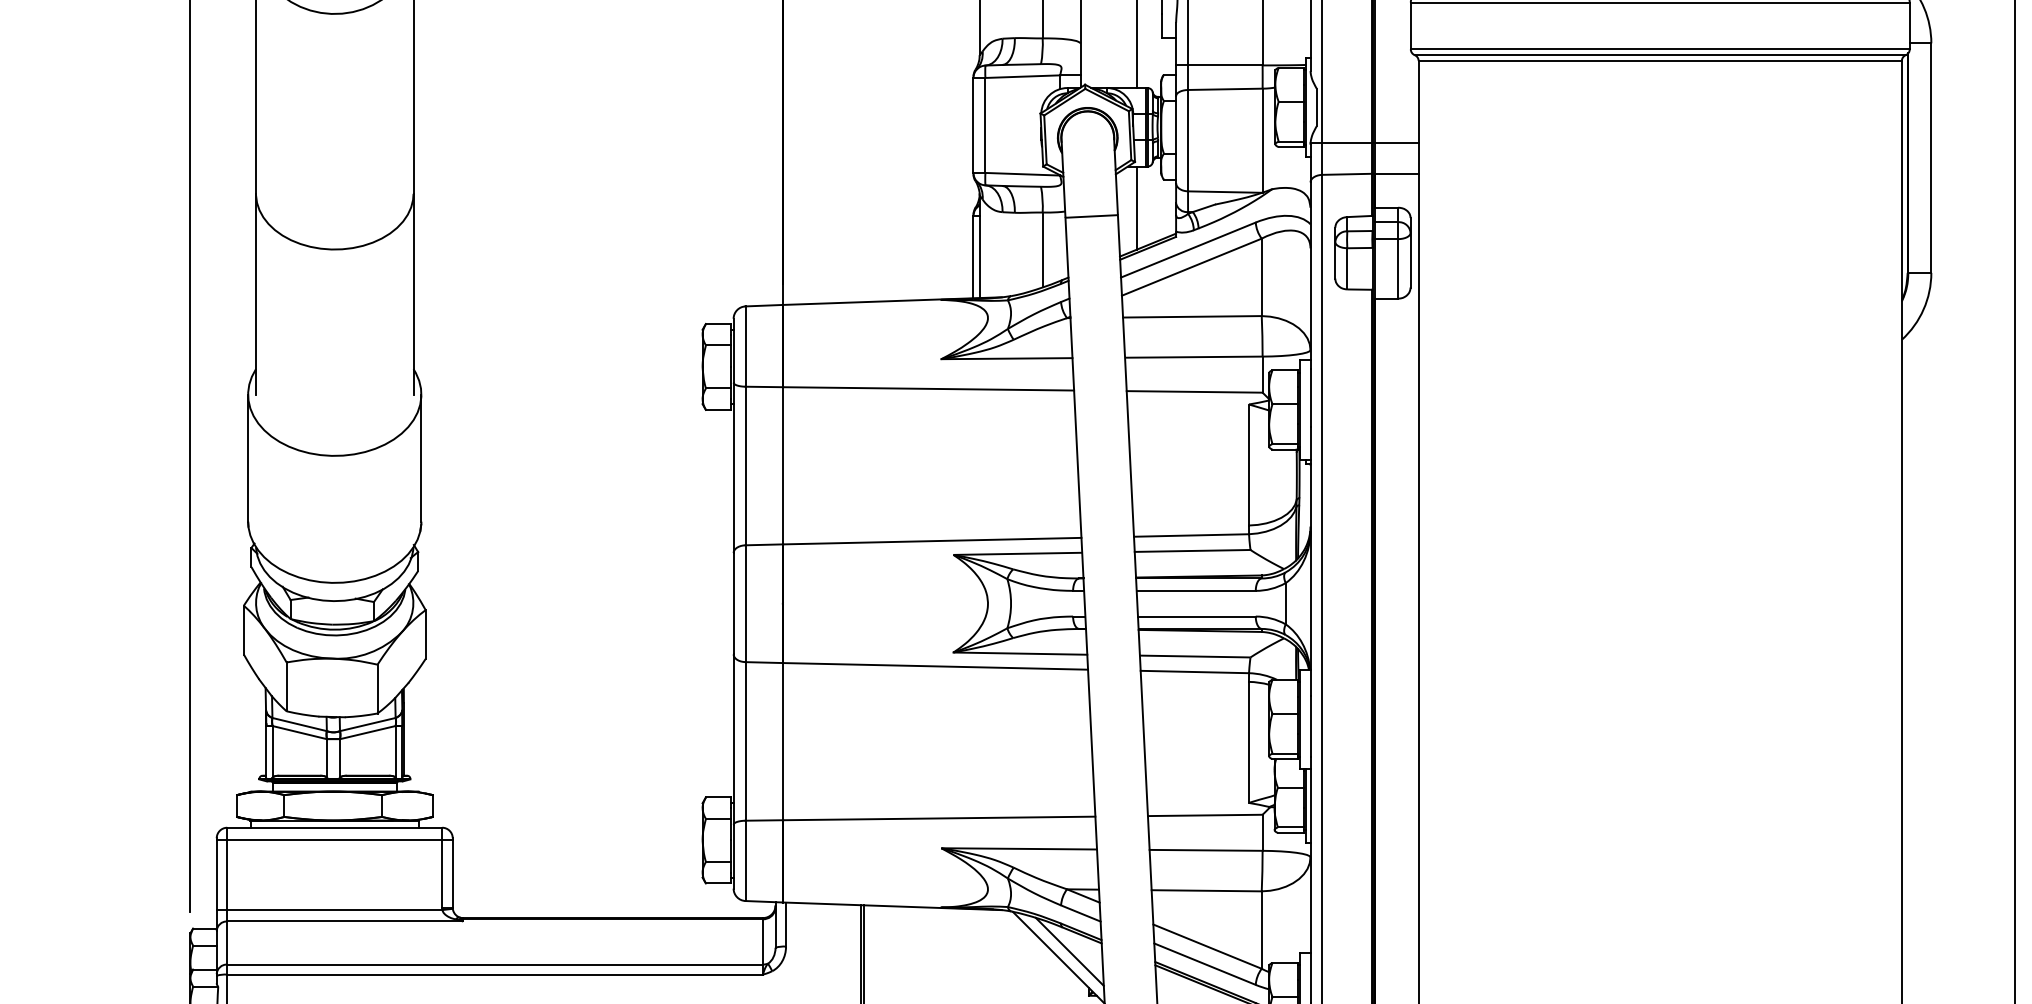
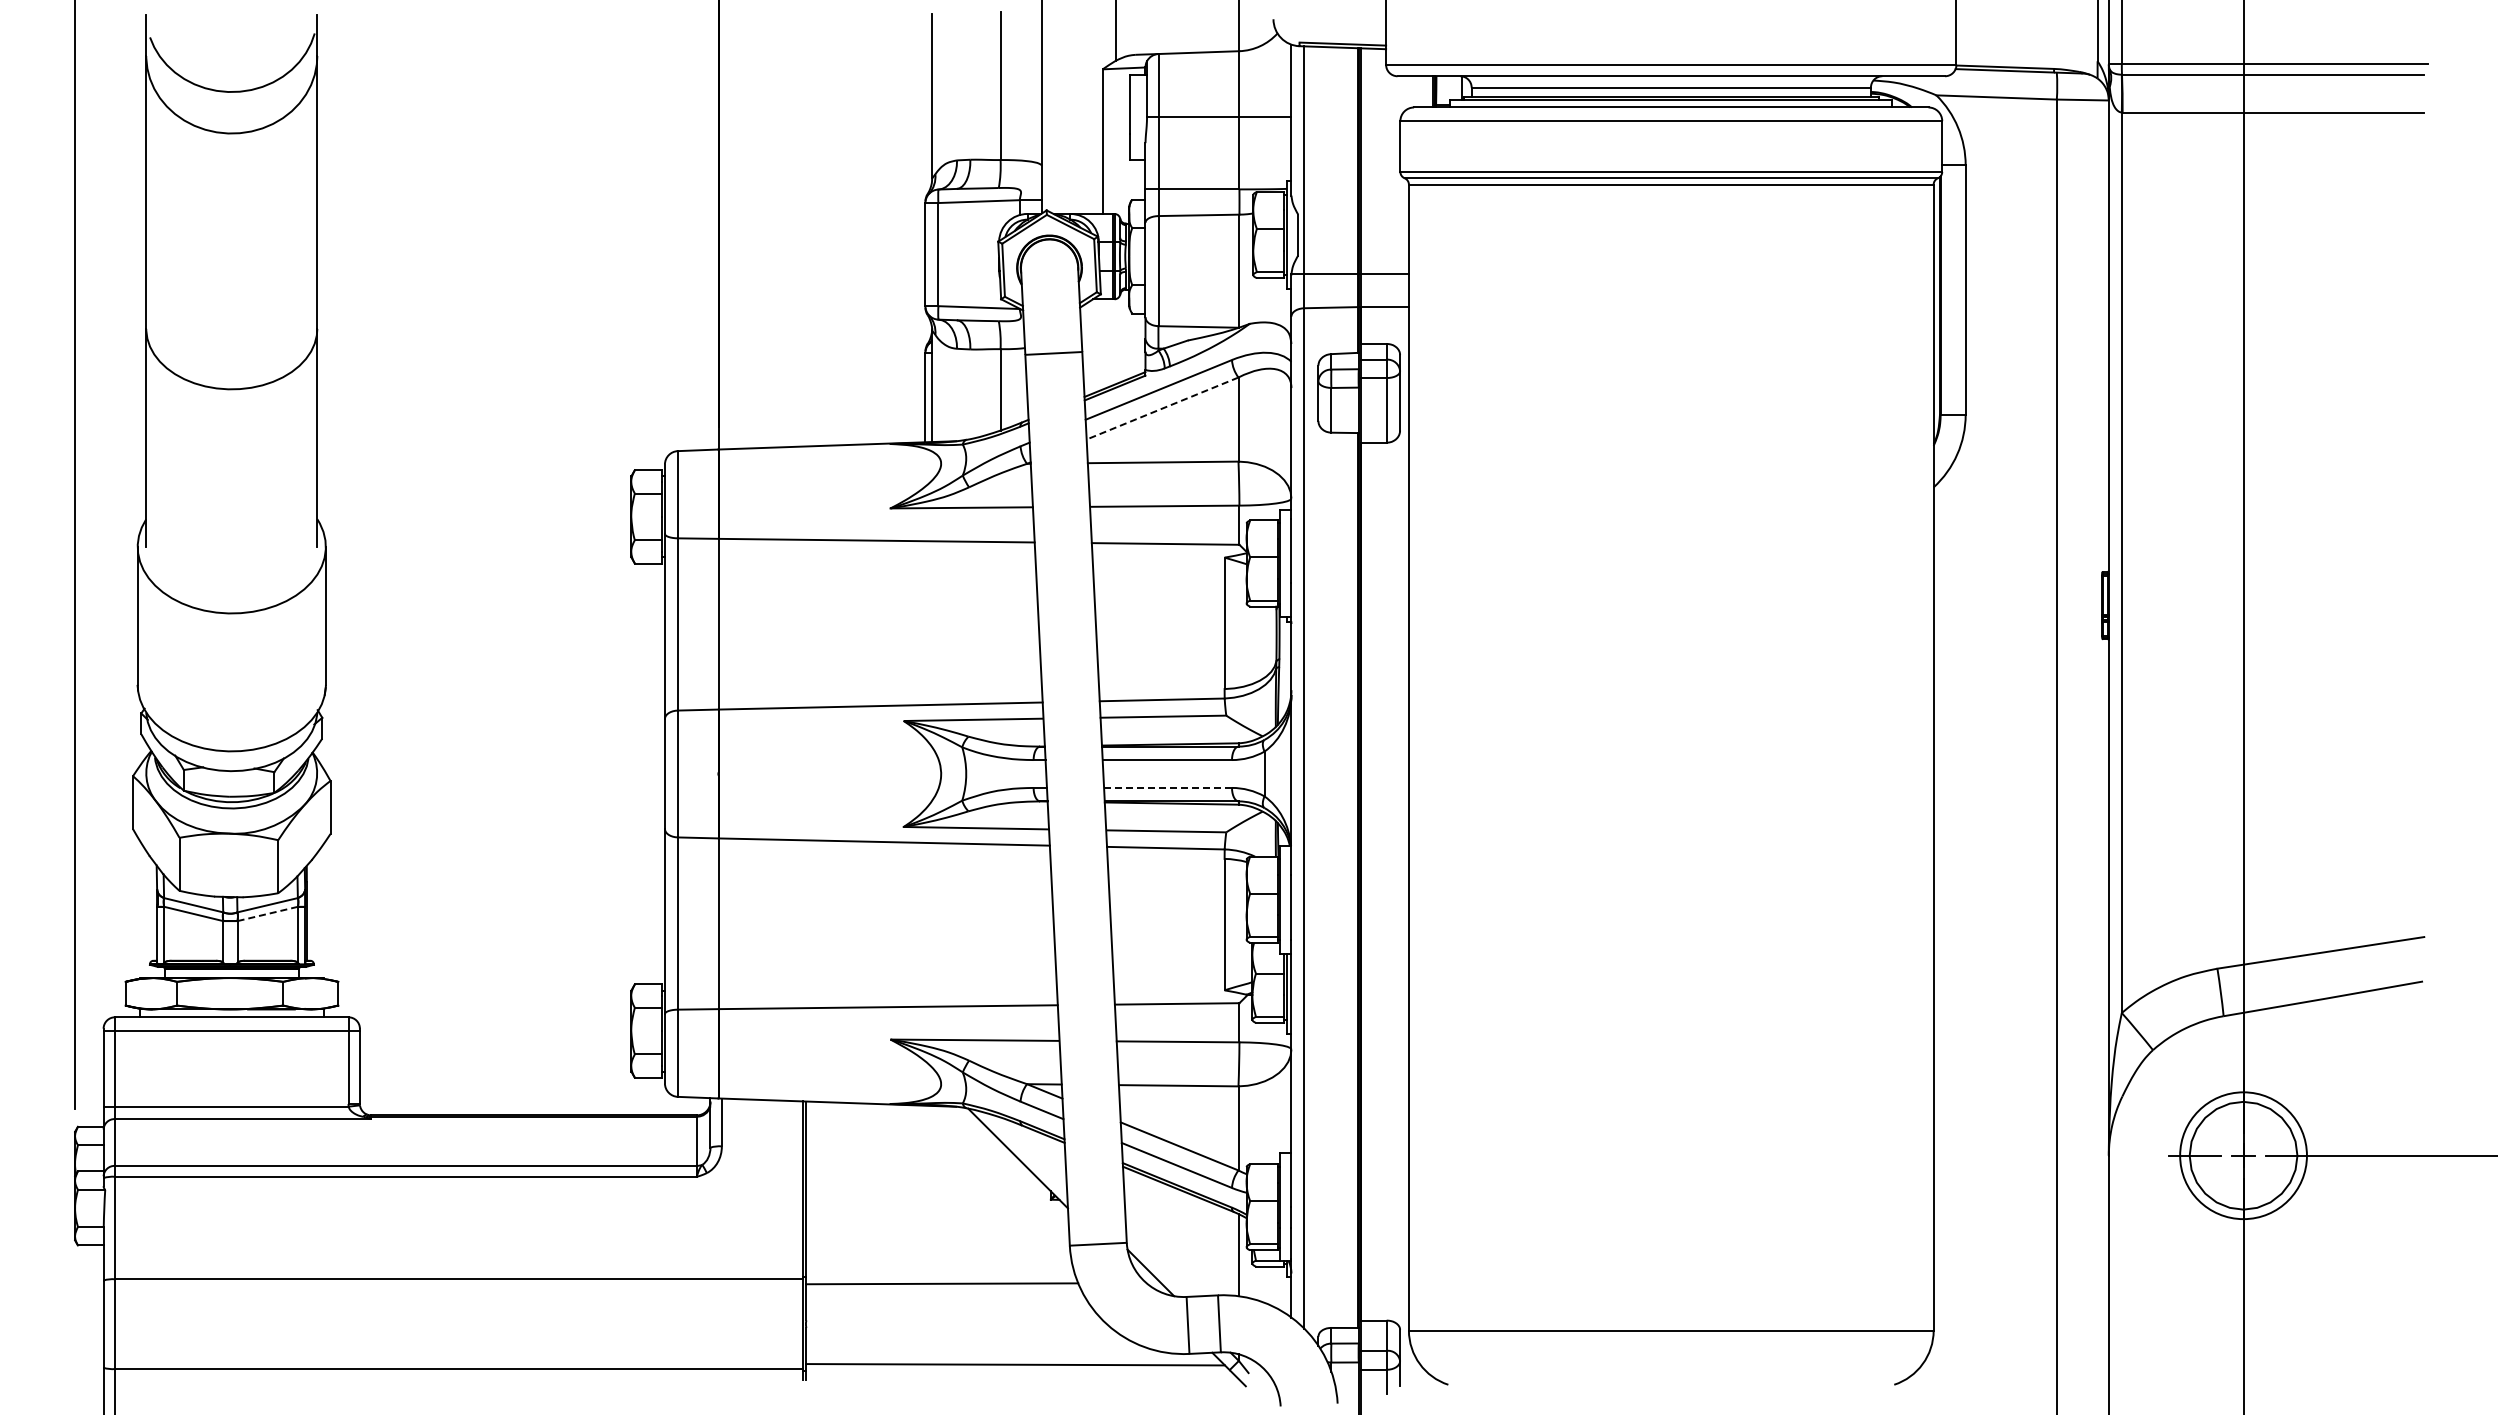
line: (1136, 208) -> (1102, 344), removed
line: (1191, 267) -> (1162, 408), solid -> dashed
line: (1197, 616) -> (1168, 787), solid -> dashed
line: (367, 733) -> (267, 914), solid -> dashed
line: (1070, 952) -> (1030, 1152), removed

